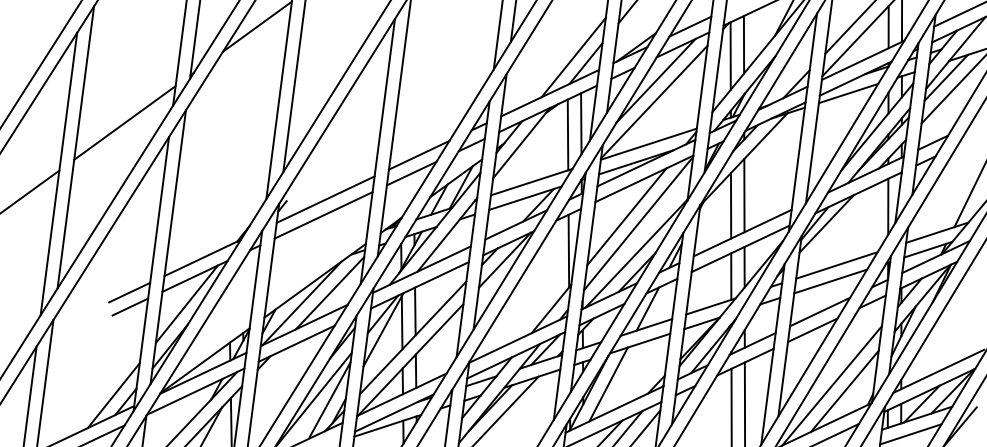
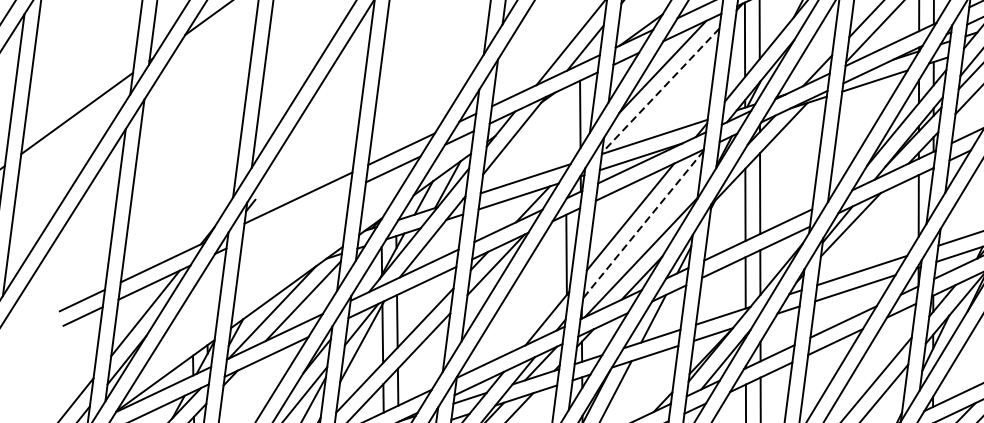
line: (654, 102) -> (661, 90), solid -> dashed
line: (567, 134) -> (565, 126), removed
line: (323, 215) -> (296, 215), removed
line: (638, 223) -> (643, 224), solid -> dashed

